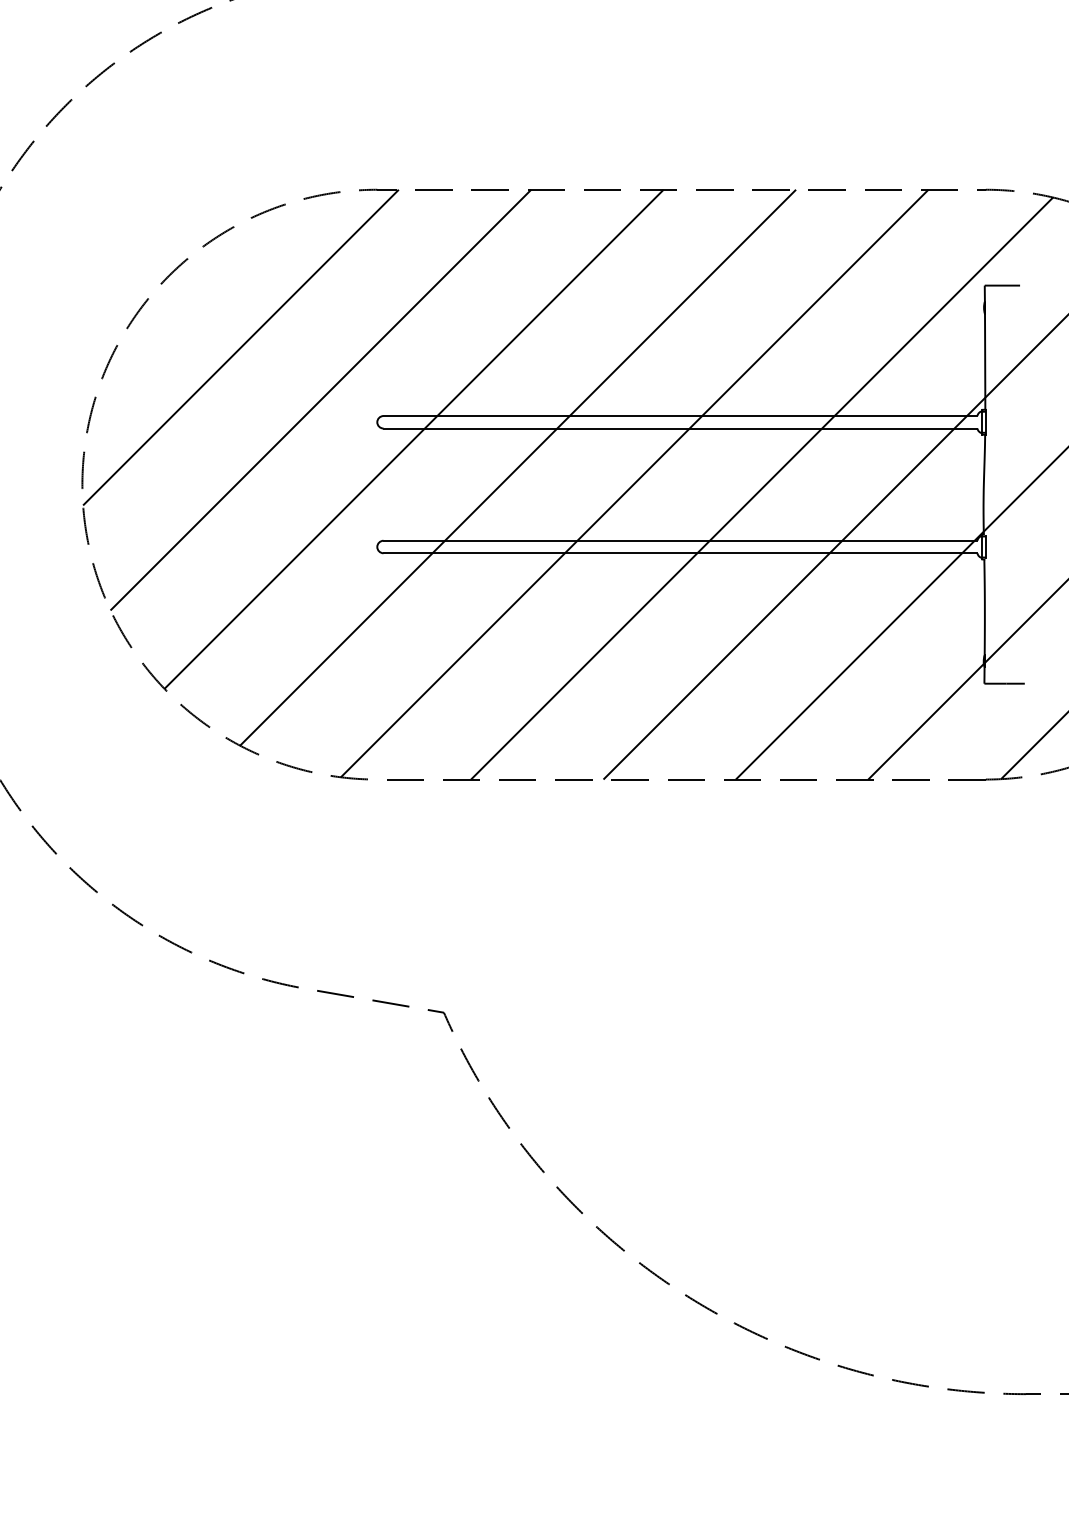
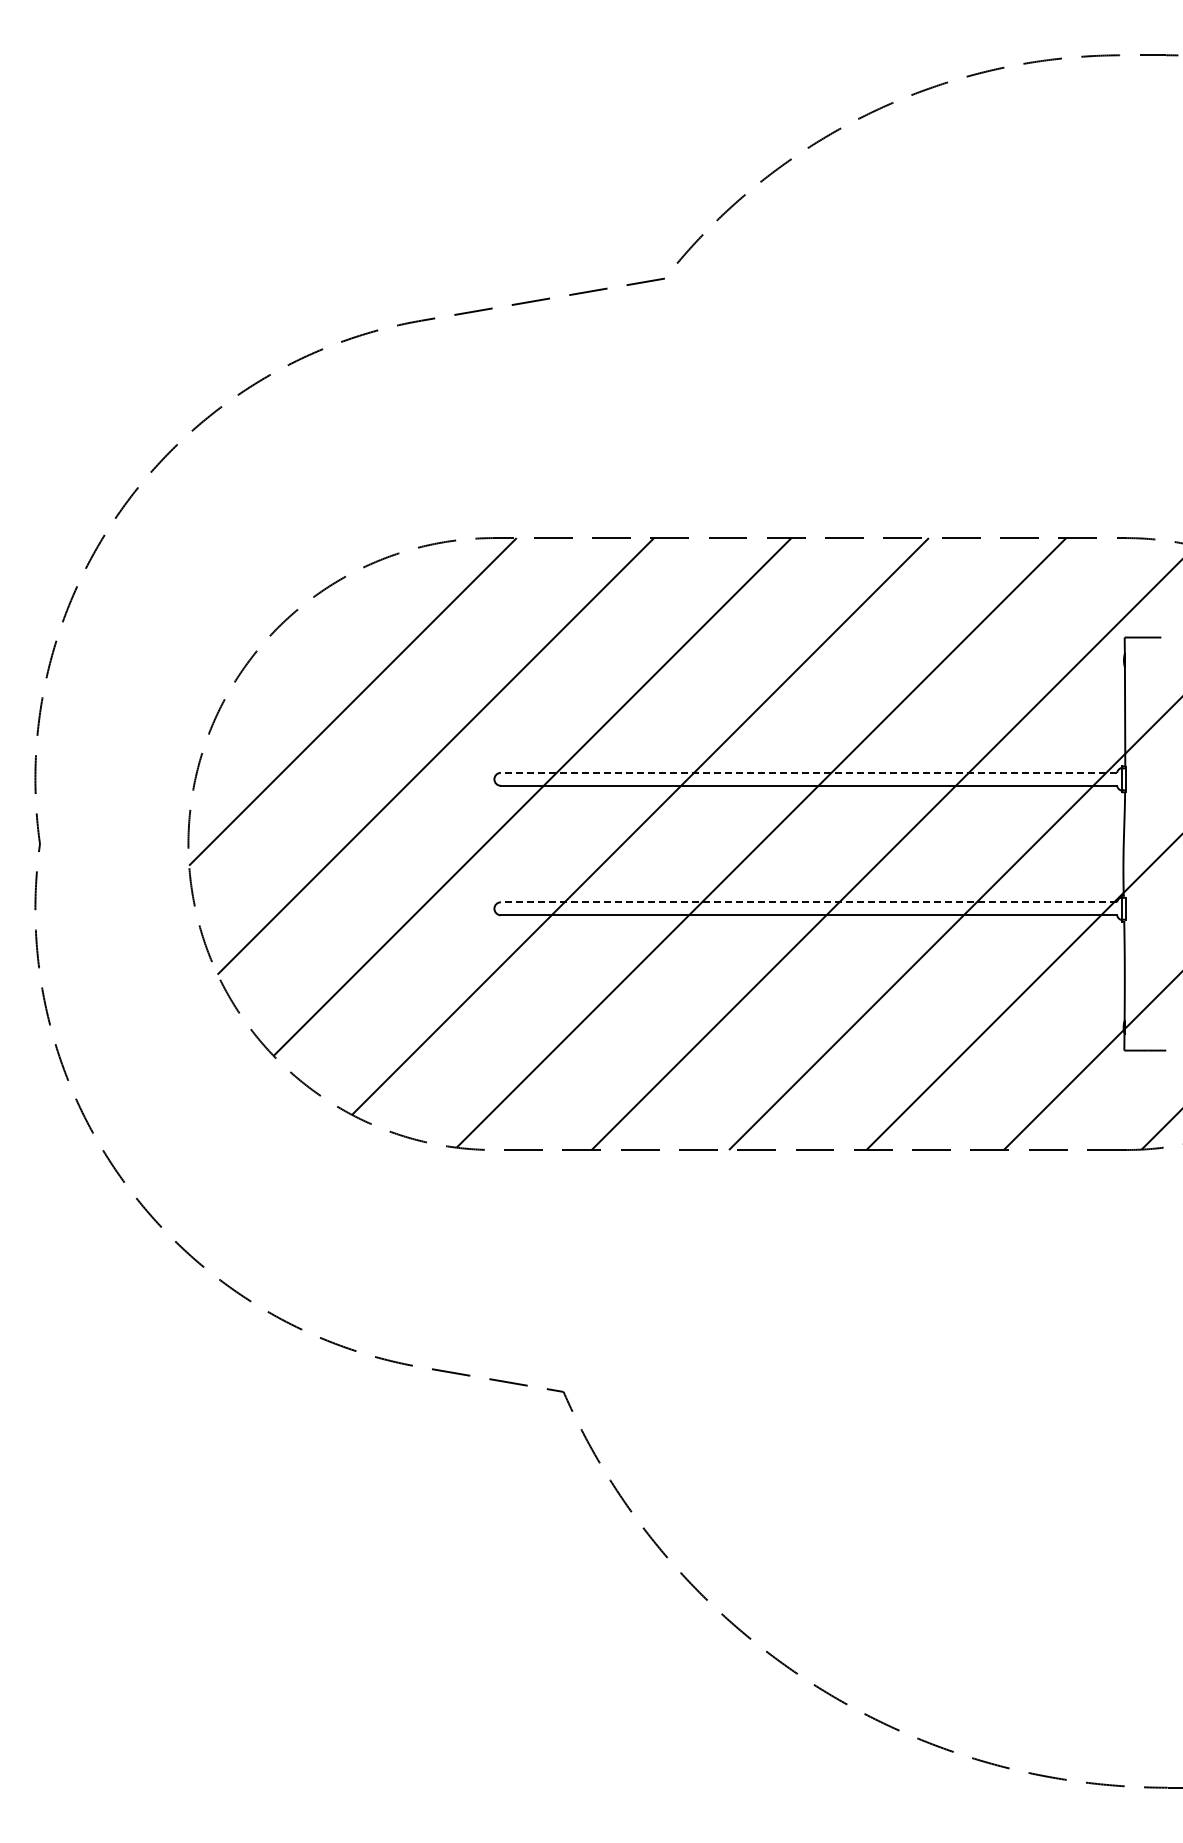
line: (680, 415) -> (808, 772), solid -> dashed
line: (680, 540) -> (808, 902), solid -> dashed

